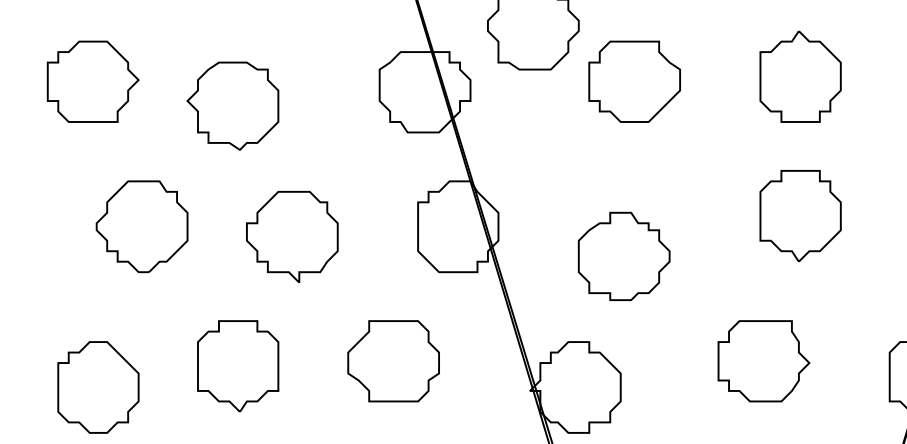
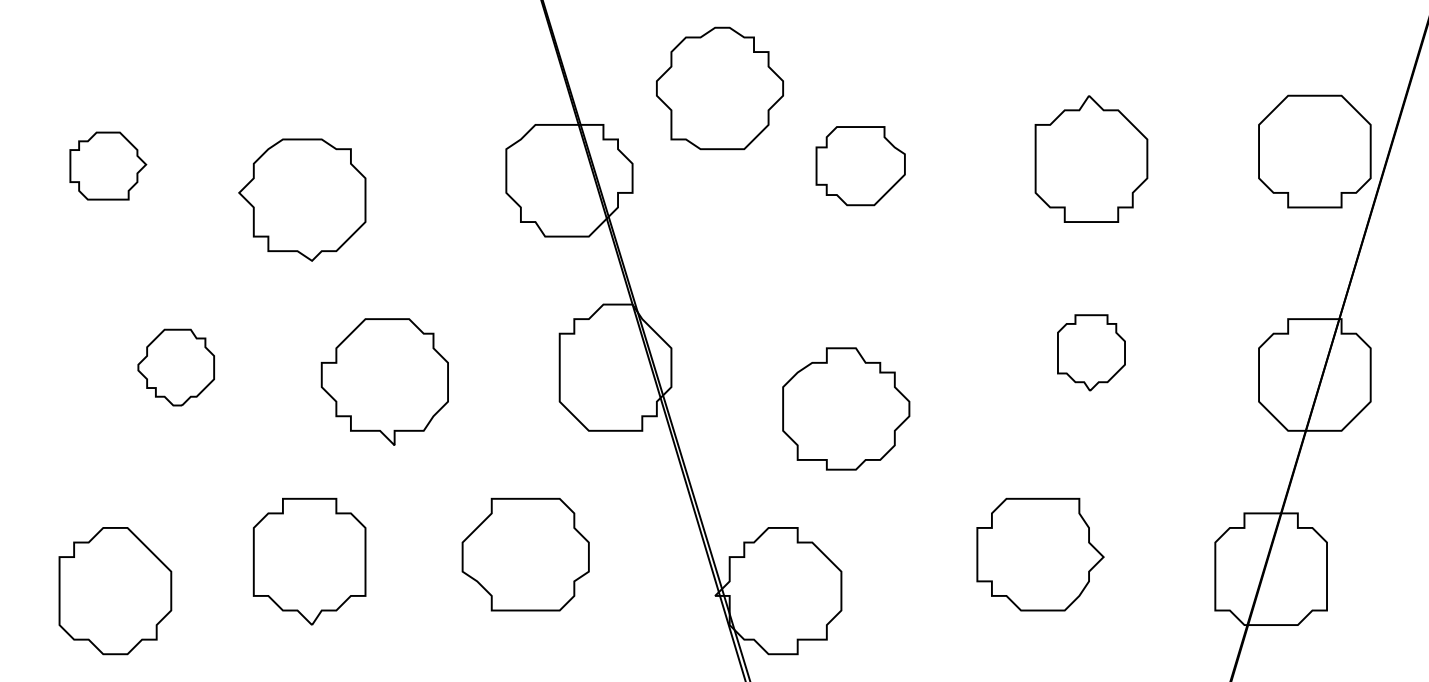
part: (93, 81) -> (108, 165), size x0.6
part: (634, 81) -> (860, 165), size x0.7
part: (800, 215) -> (1091, 352), size x0.6
part: (142, 226) -> (176, 367), size x0.6

